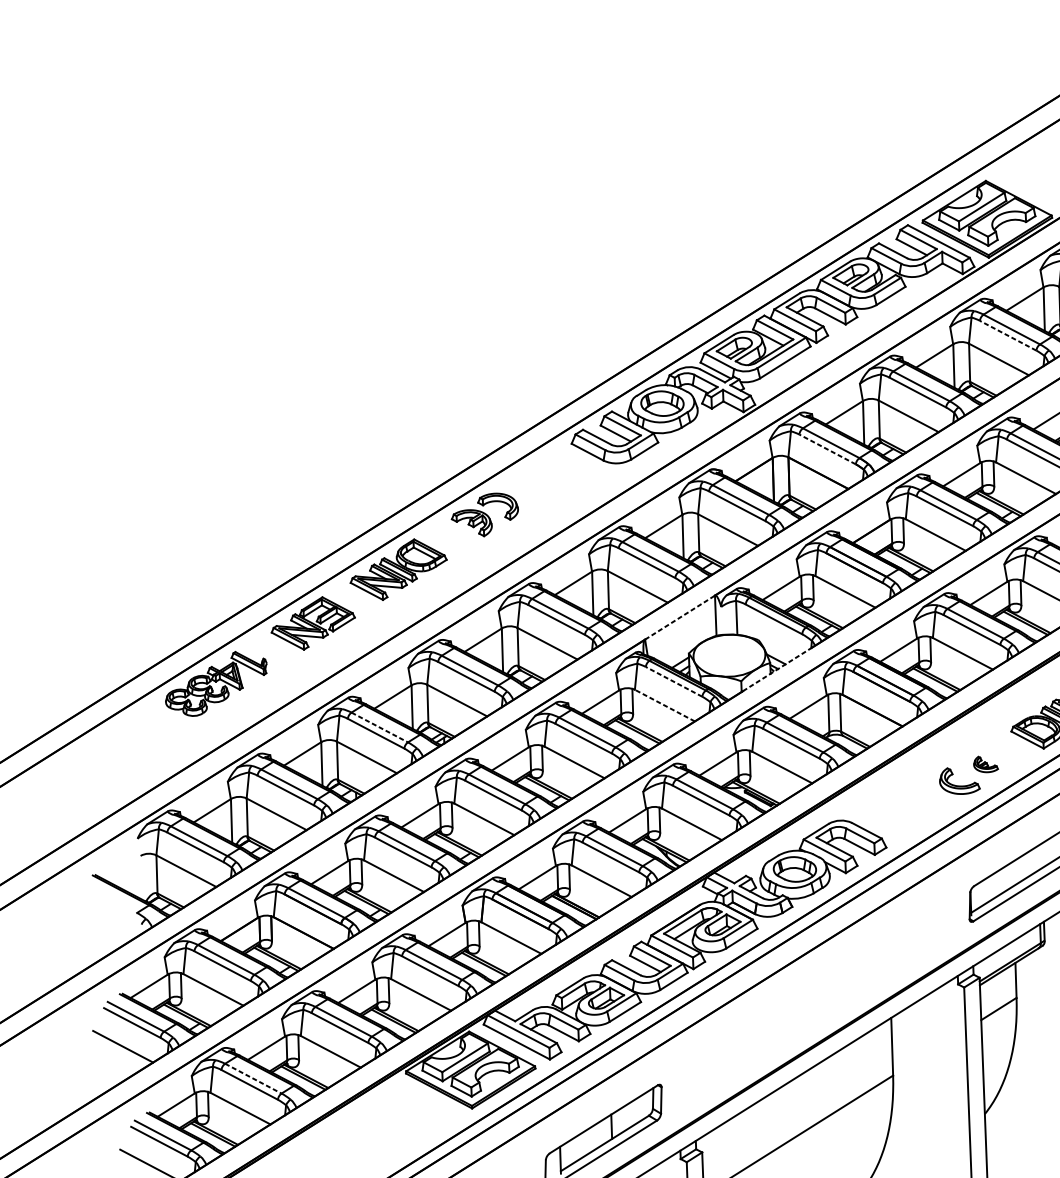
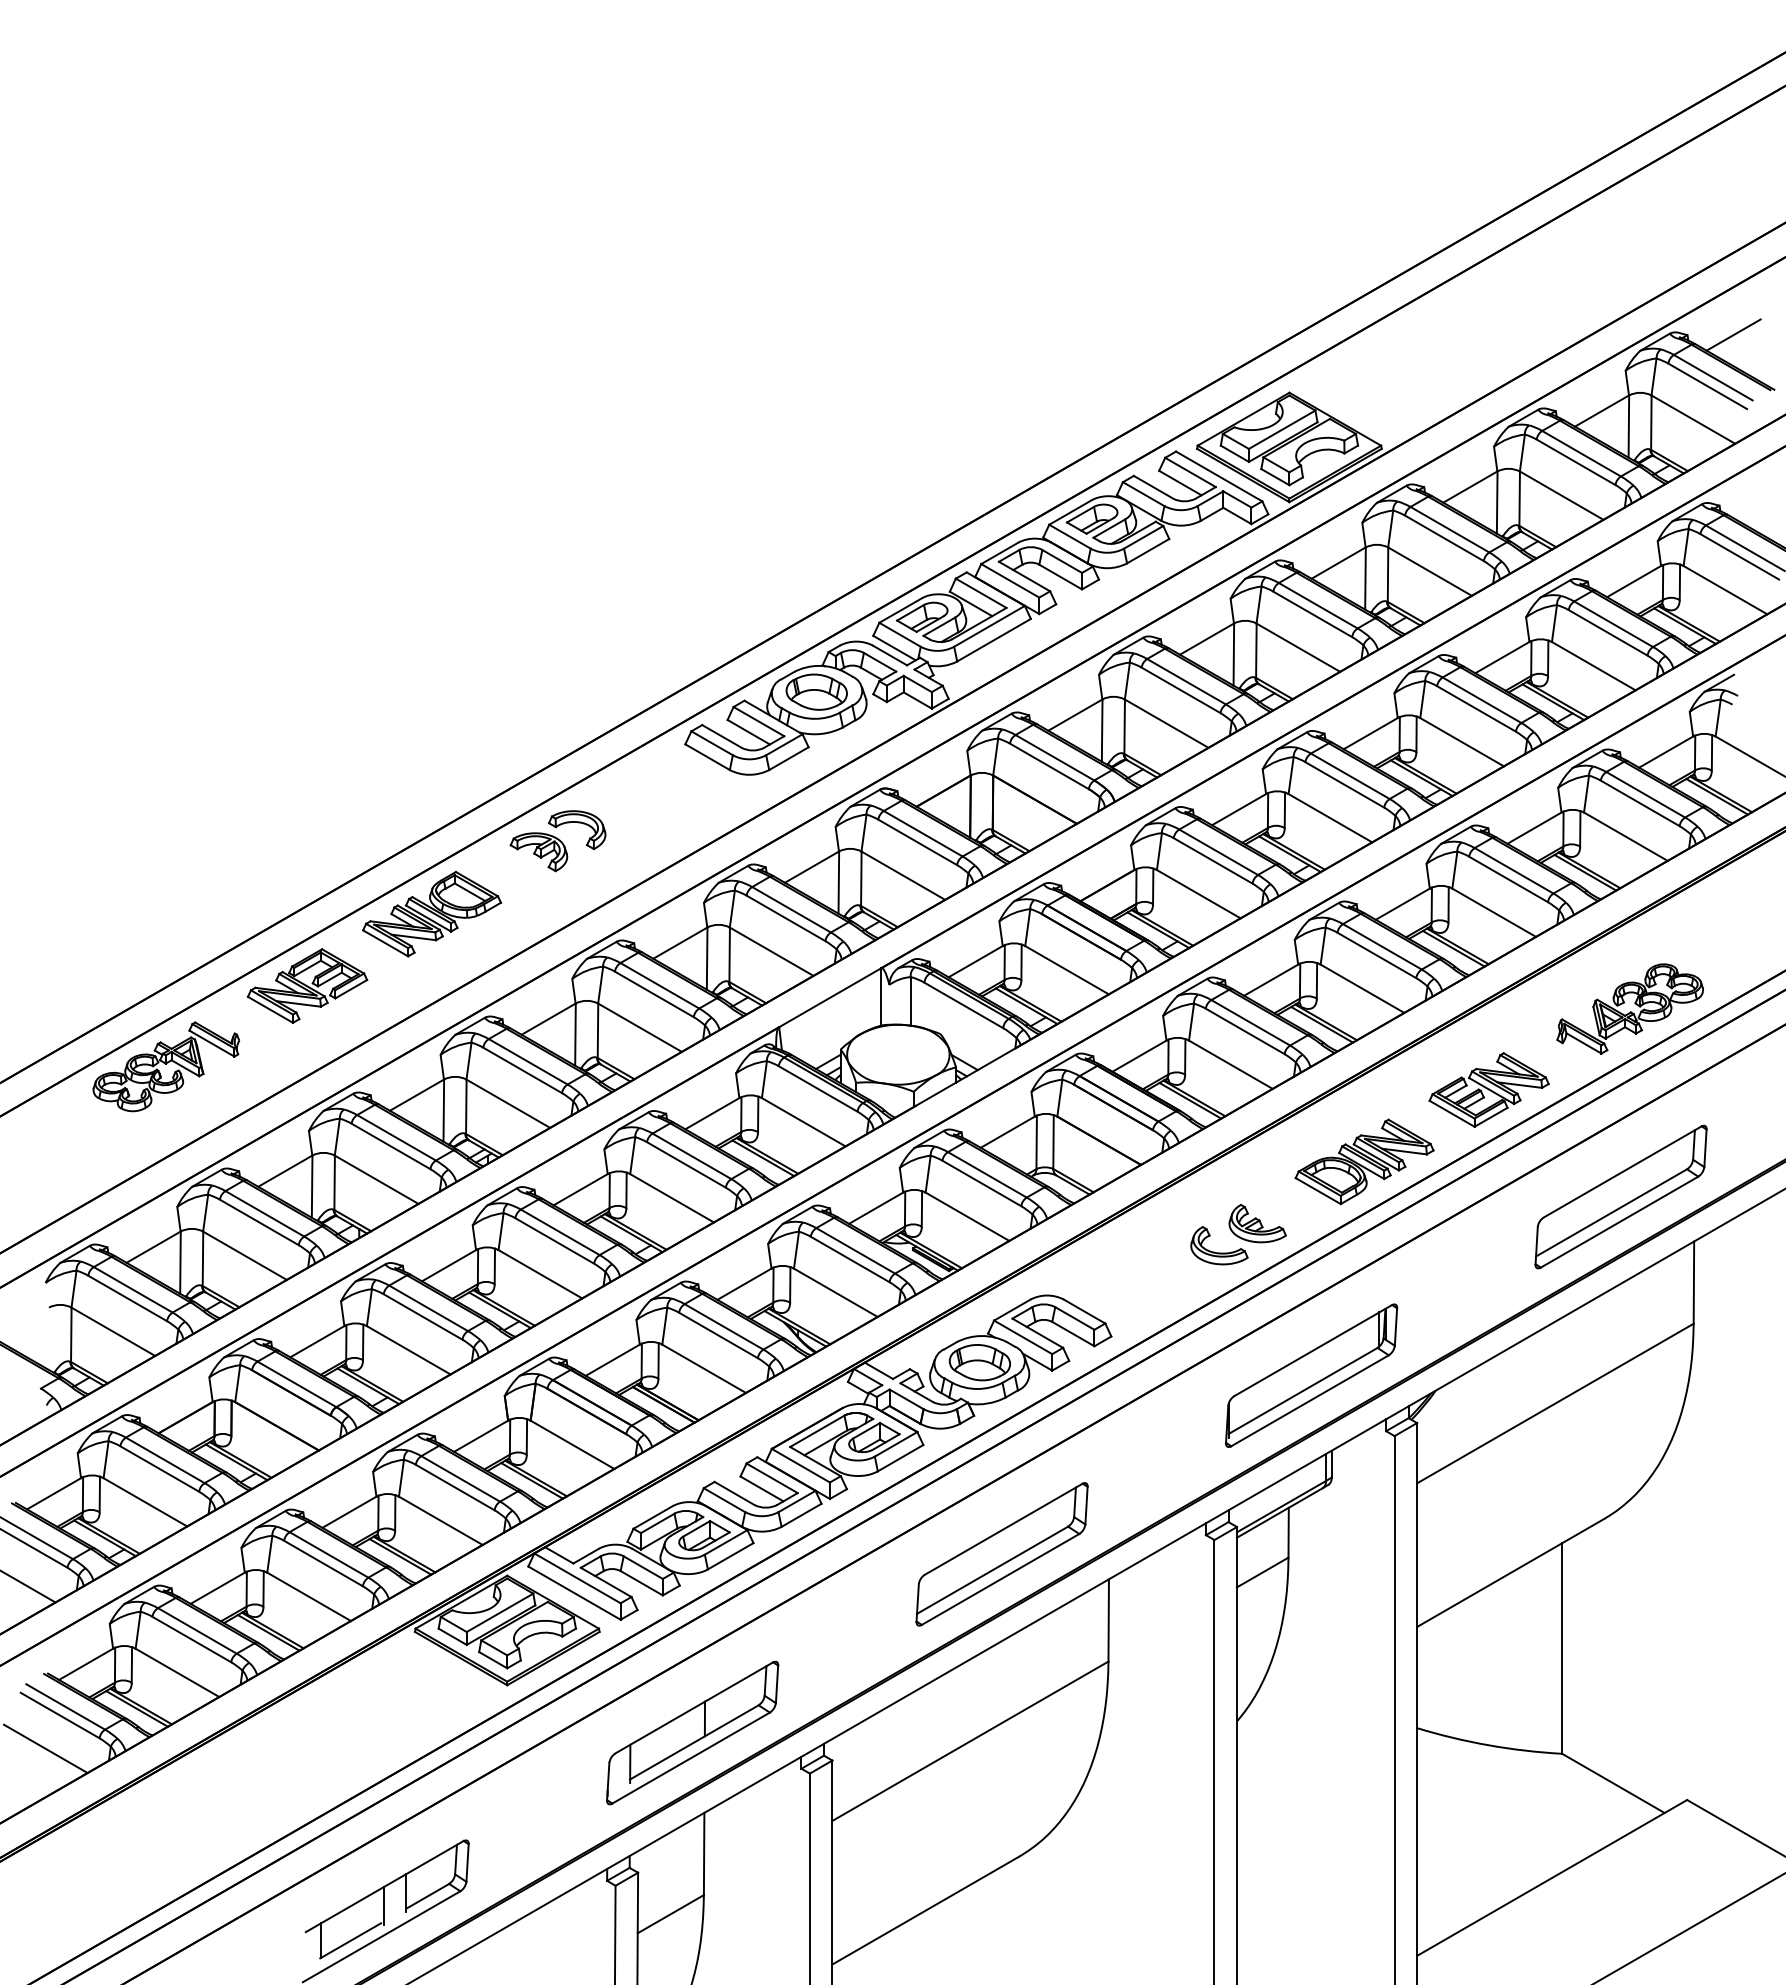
line: (1008, 335) -> (1312, 614), dashed -> solid
line: (826, 449) -> (1048, 766), dashed -> solid
line: (680, 617) -> (830, 997), dashed -> solid
line: (777, 669) -> (966, 1076), dashed -> solid
line: (673, 681) -> (817, 1088), dashed -> solid
line: (664, 705) -> (803, 1122), dashed -> solid
line: (379, 727) -> (396, 1138), dashed -> solid
part: (985, 764) -> (1257, 1223), size x1.67
part: (815, 1003) -> (1001, 1554), added
line: (253, 1079) -> (197, 1631), dashed -> solid

